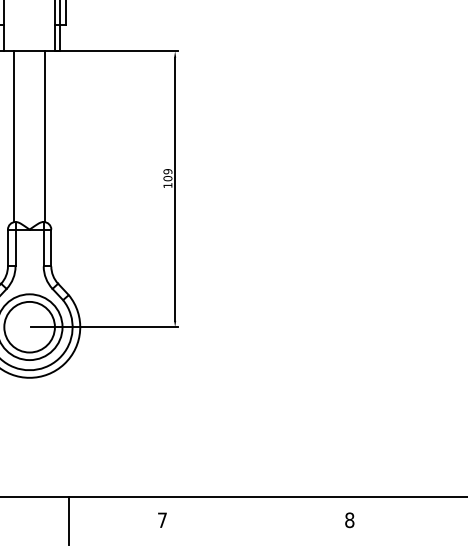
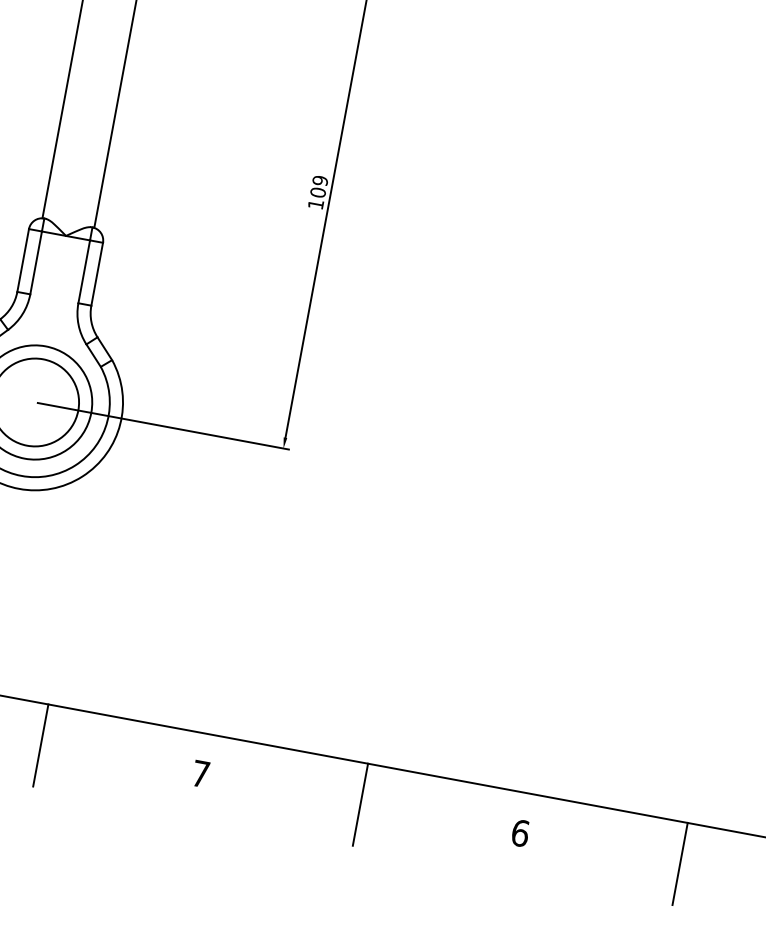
text: (349, 519) -> (520, 831), 8 -> 6
line: (256, 520) -> (361, 804), added
line: (443, 520) -> (680, 863), added

